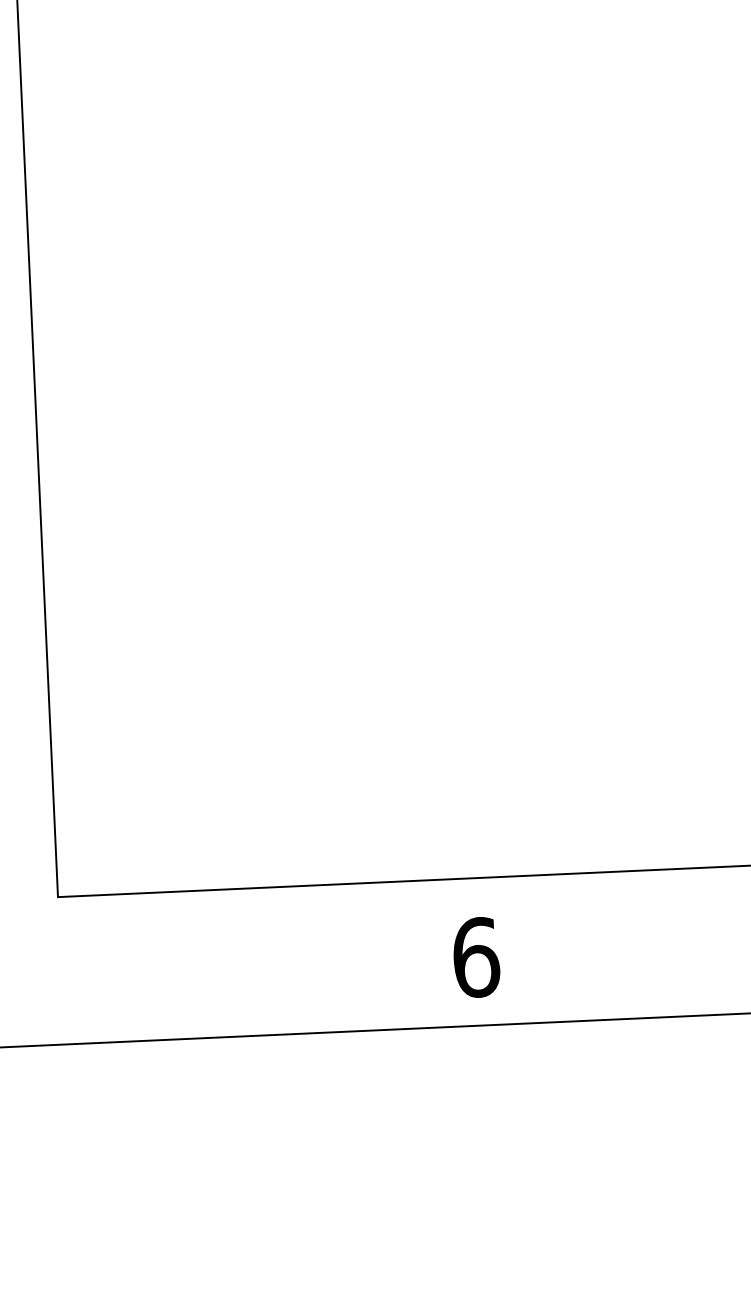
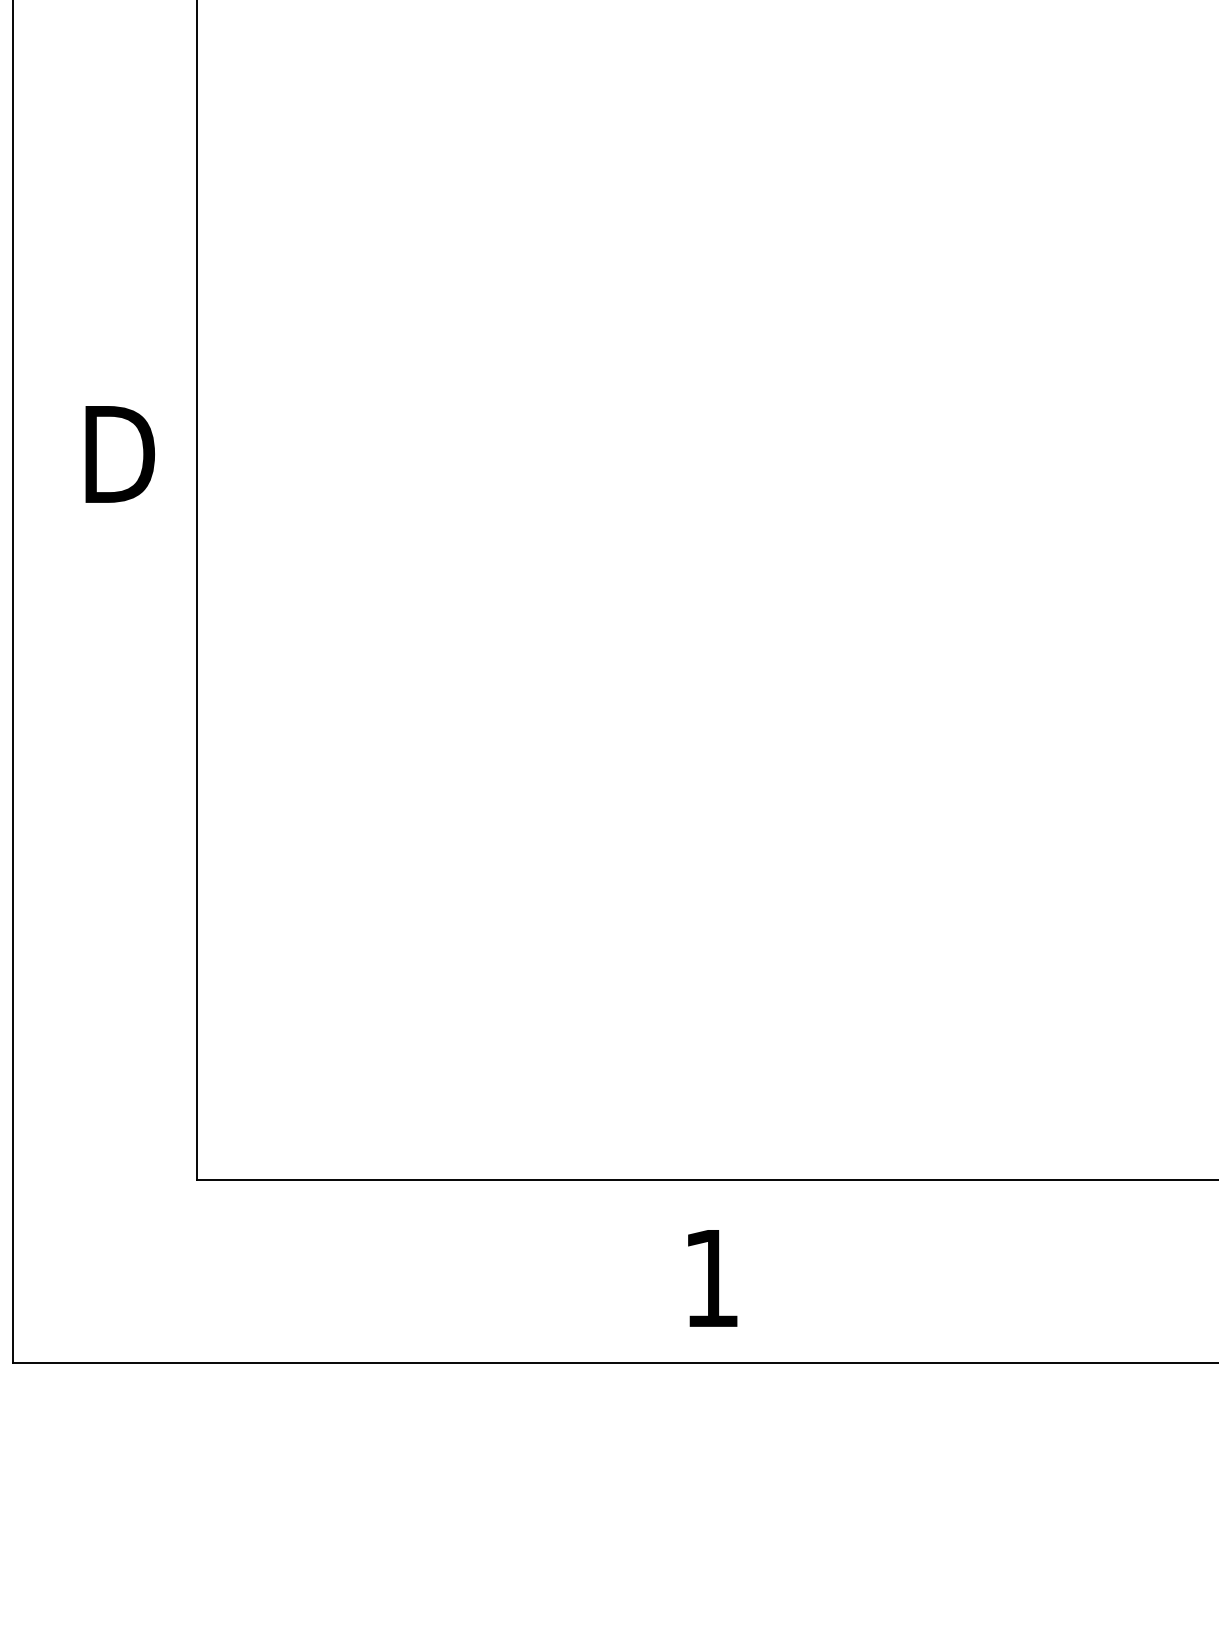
text: (476, 957) -> (711, 1278), 6 -> 1

